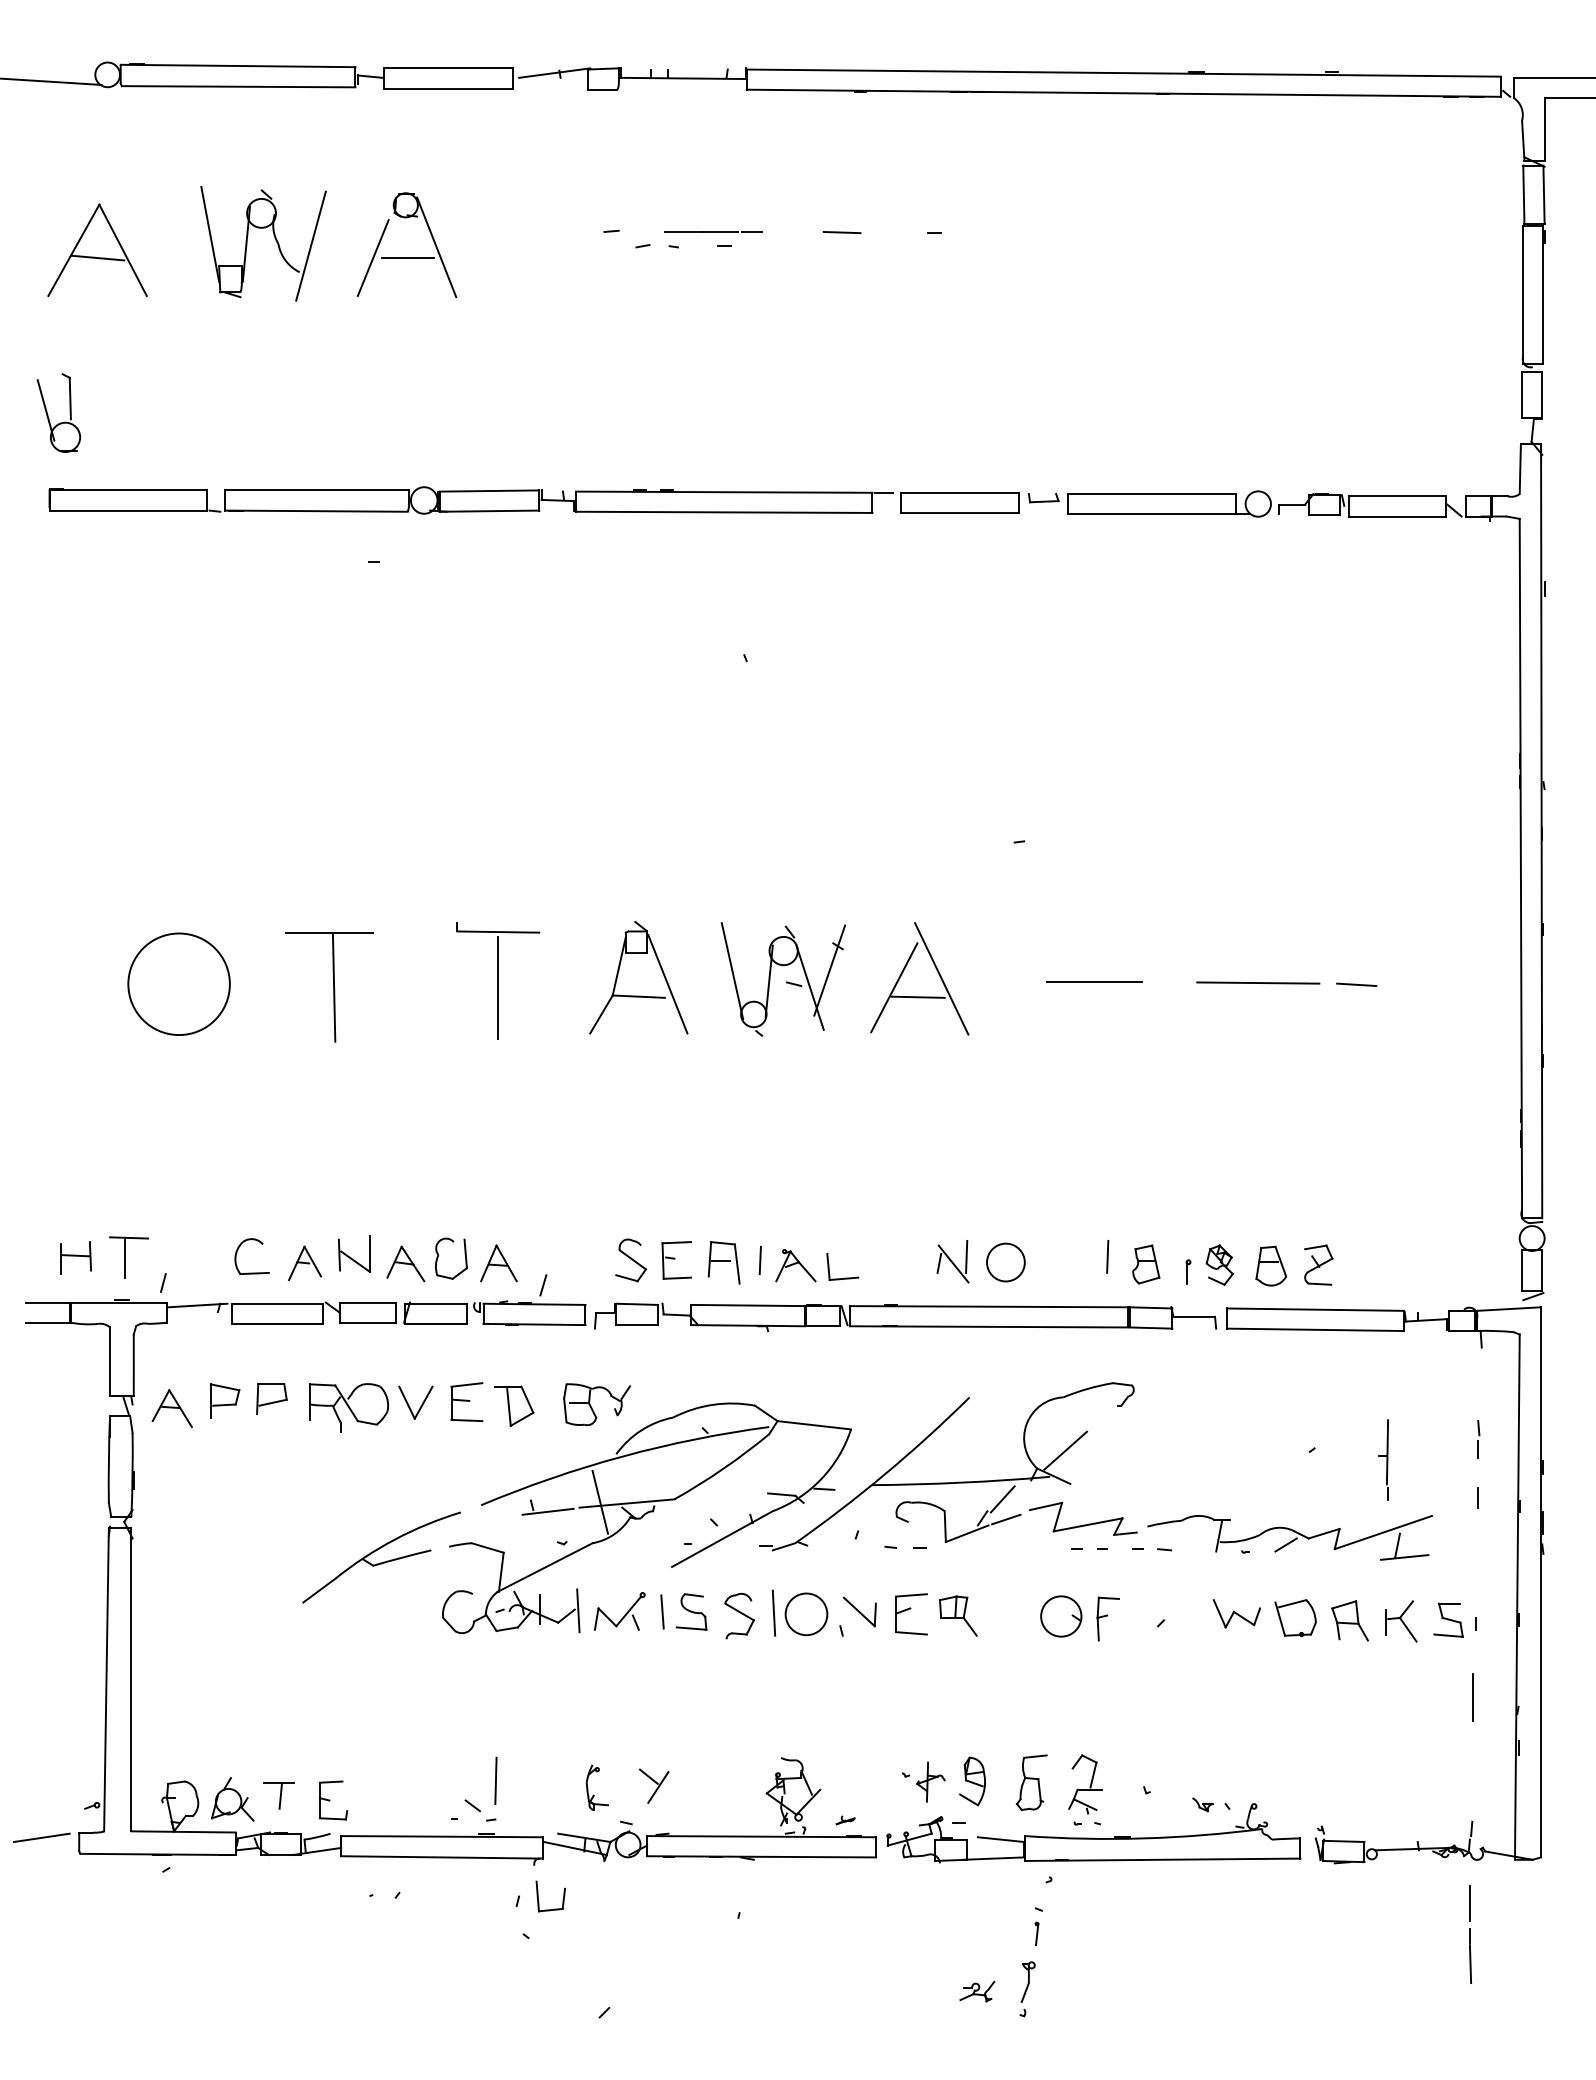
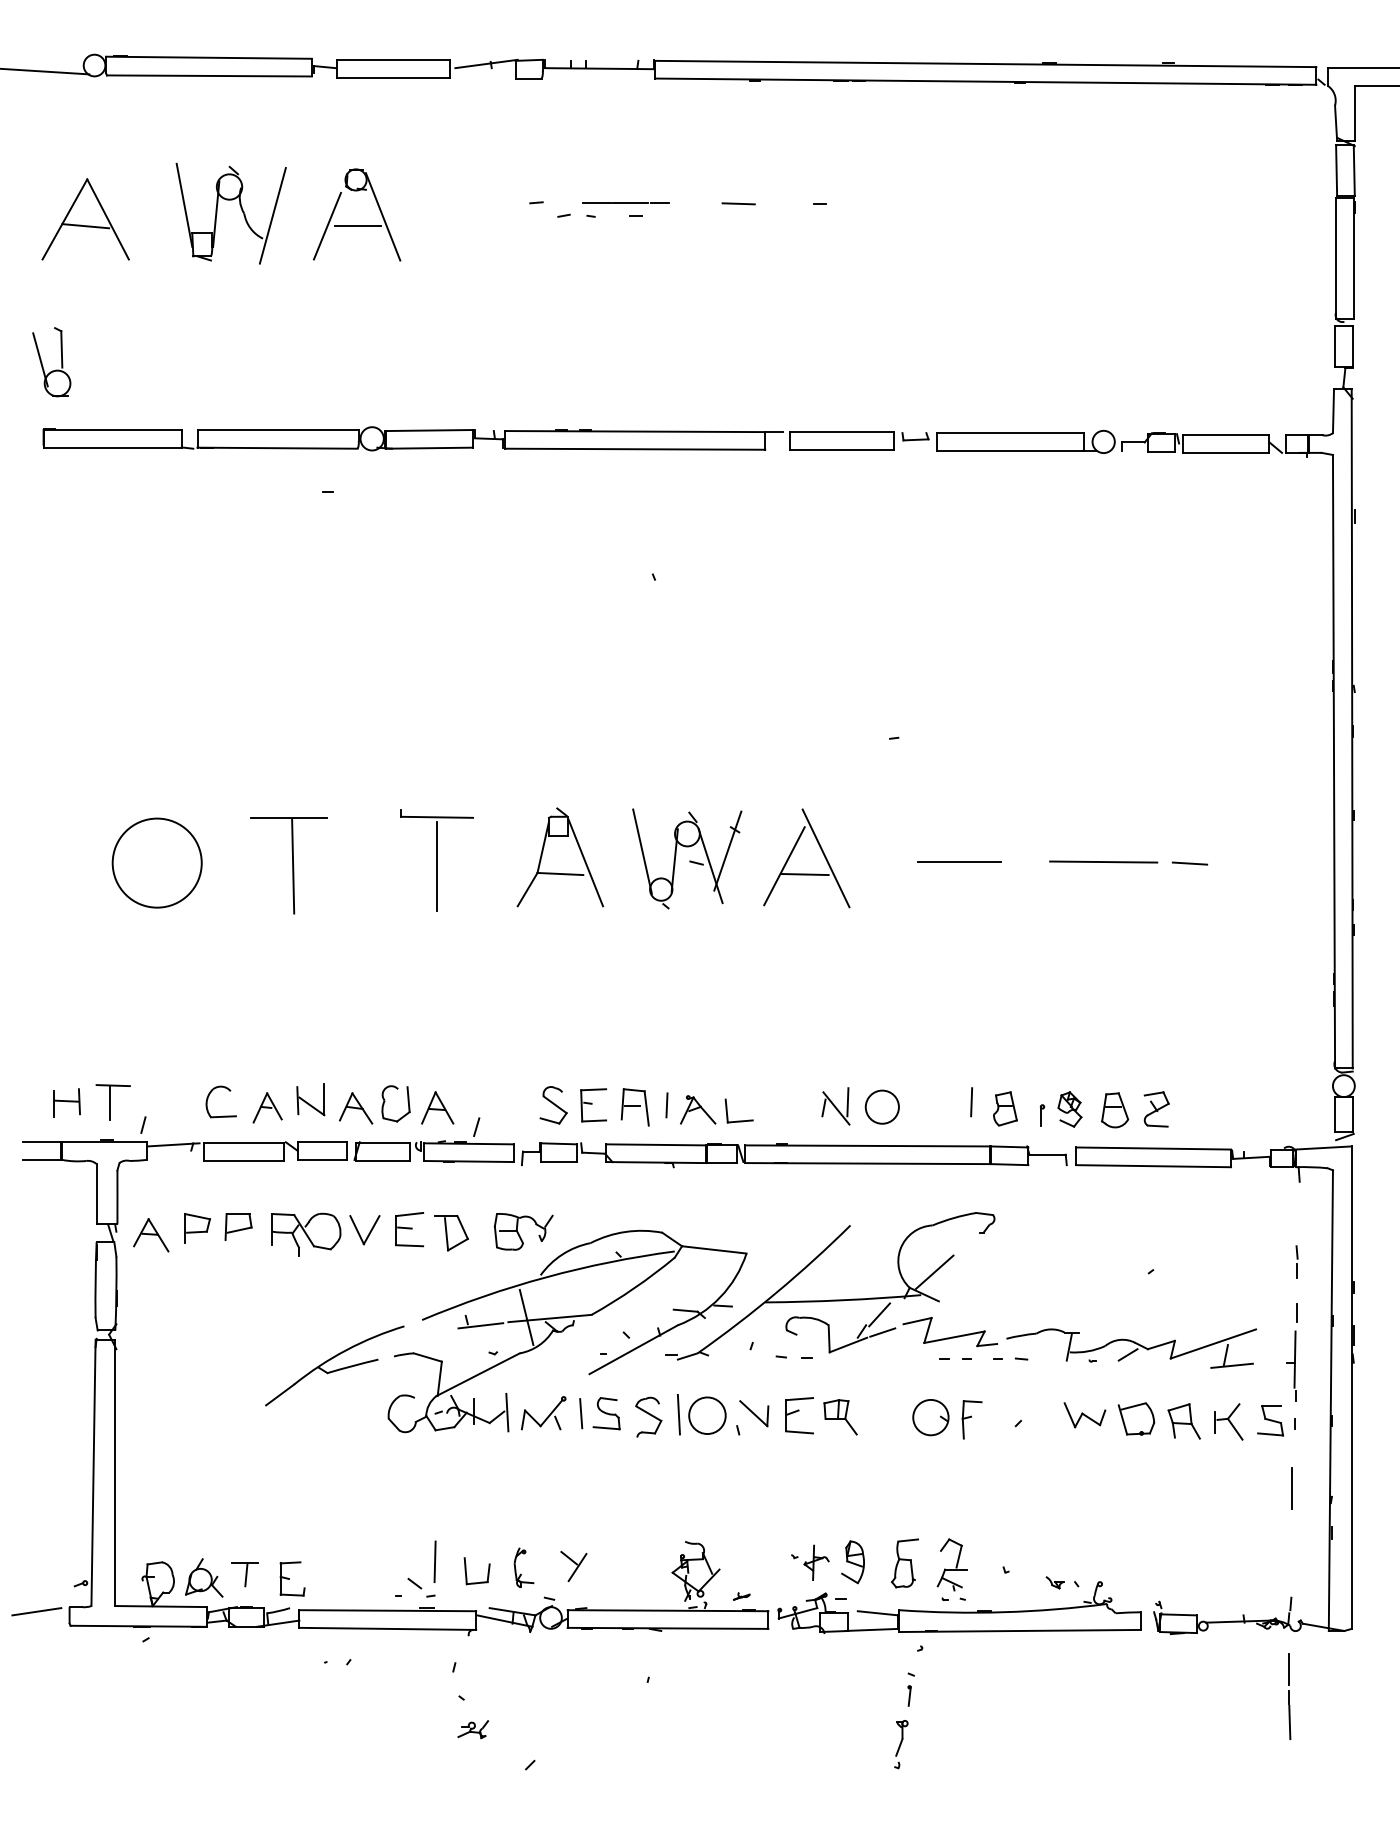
part: (1383, 1459) -> (1291, 1365), moved
part: (538, 1896) -> (466, 1571), moved
part: (976, 1991) -> (472, 1729), moved

